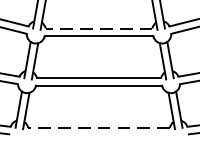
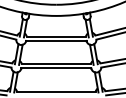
line: (99, 28) -> (56, 36), dashed -> solid
line: (97, 127) -> (55, 91), dashed -> solid

